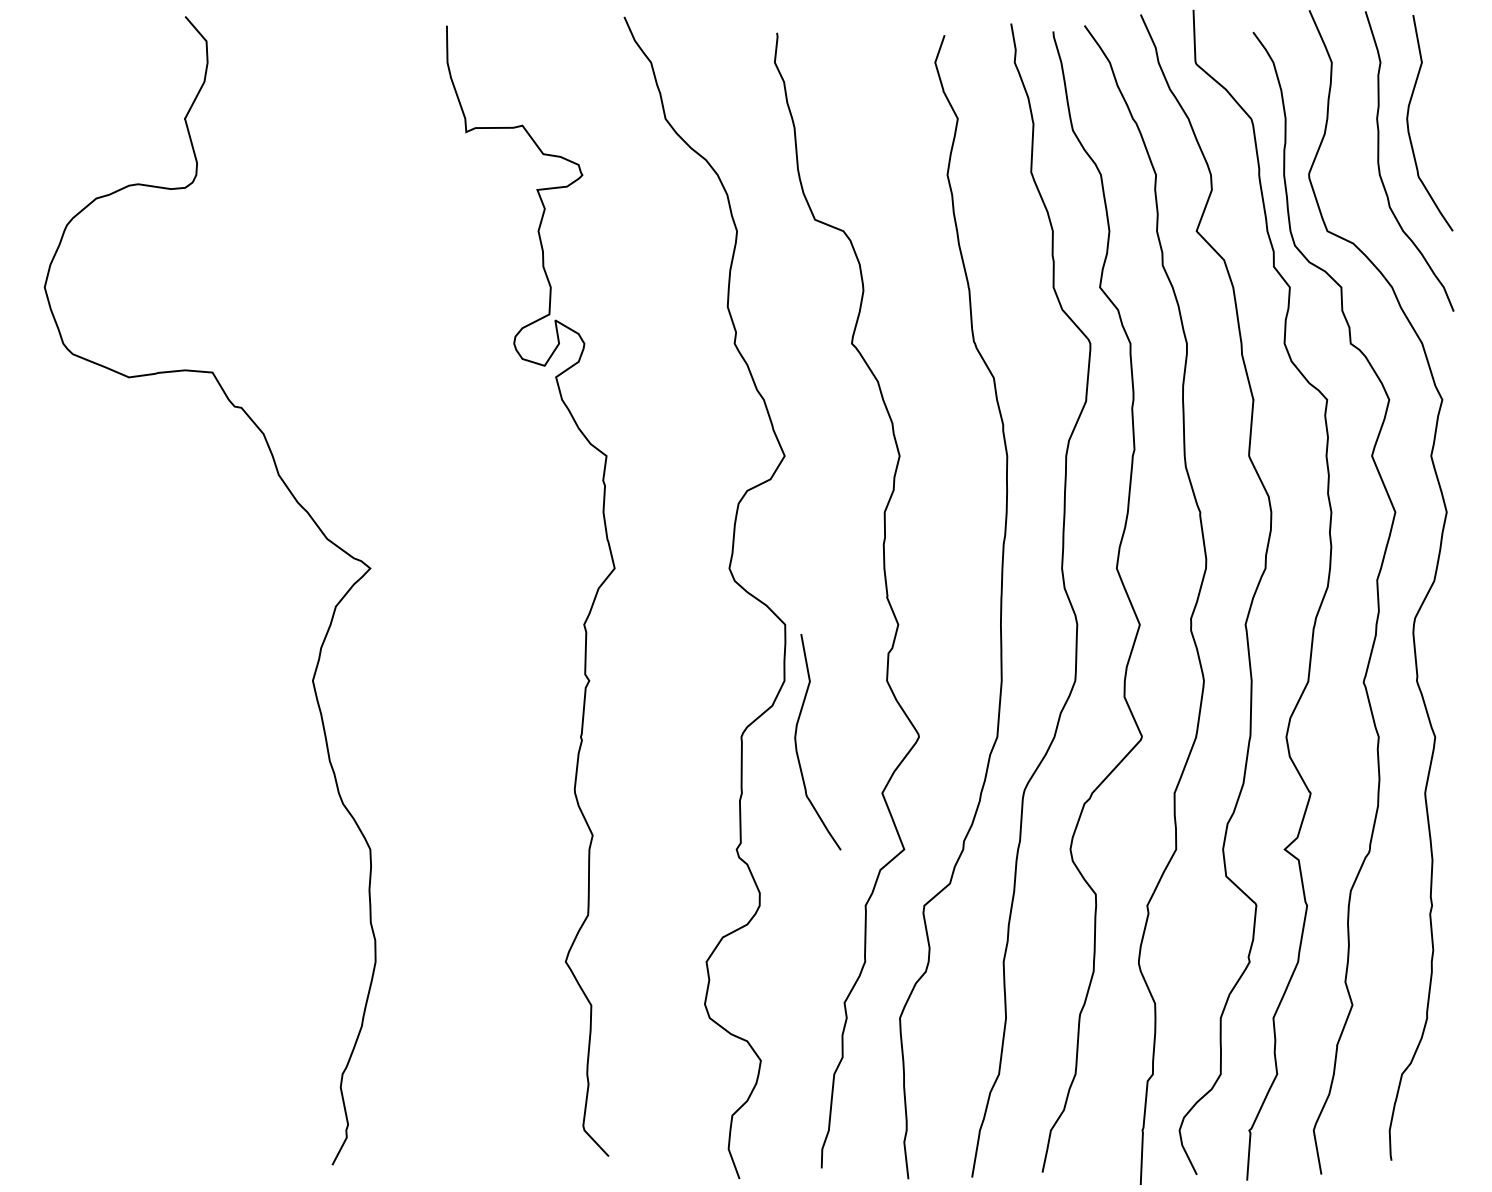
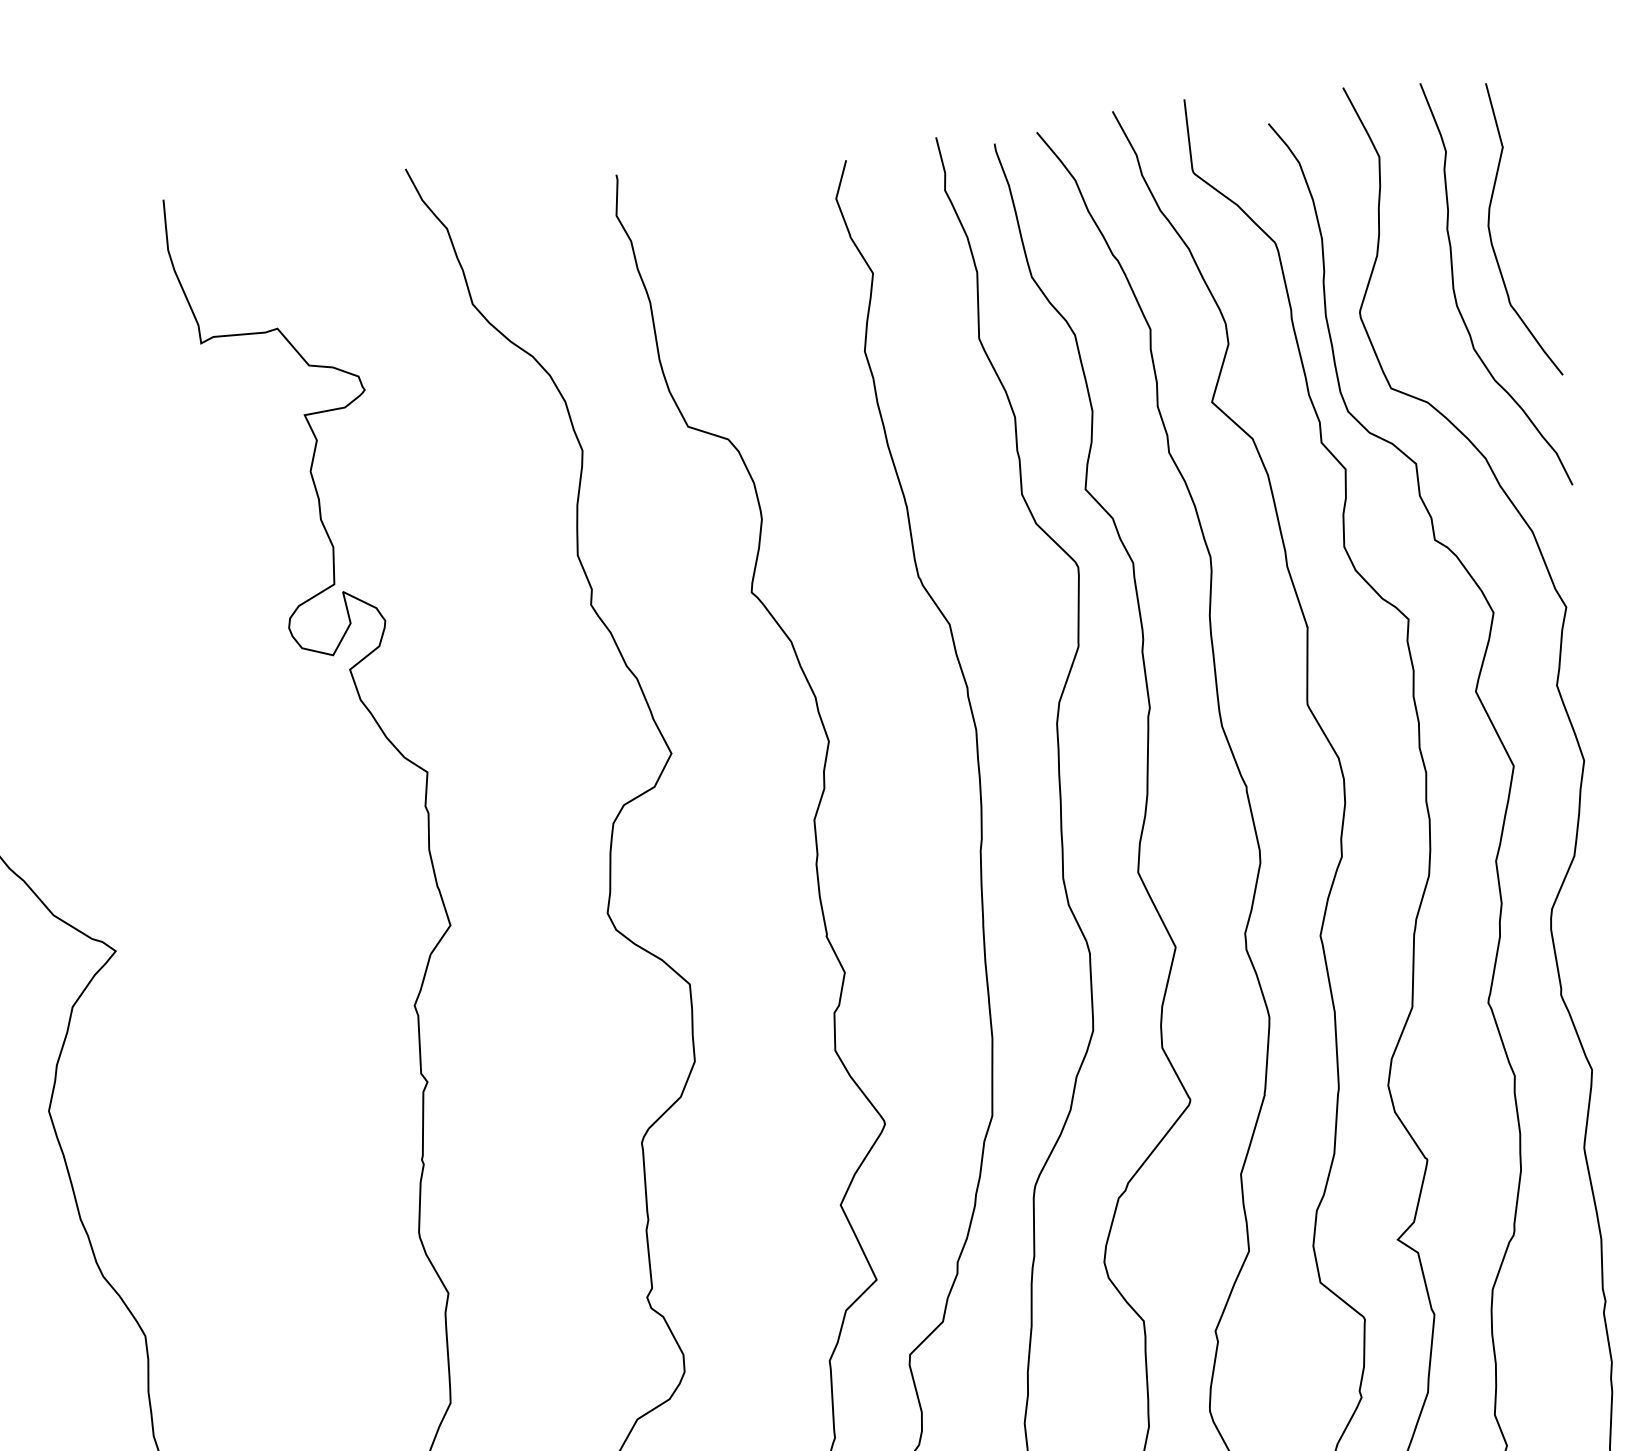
curve: (797, 748) -> (719, 1152), removed

